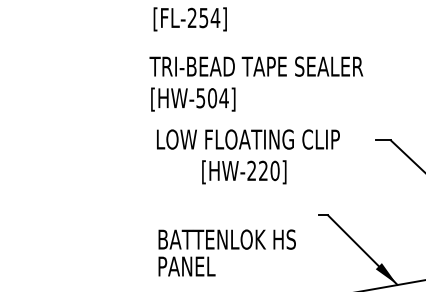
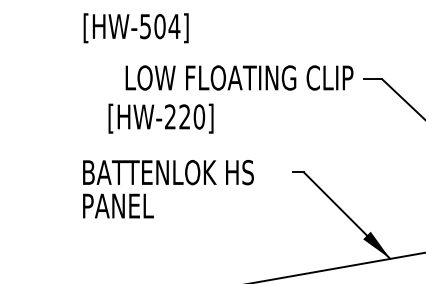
text: (248, 139) -> (239, 77), moved
text: (244, 172) -> (161, 118), moved
text: (226, 252) -> (167, 188), moved

